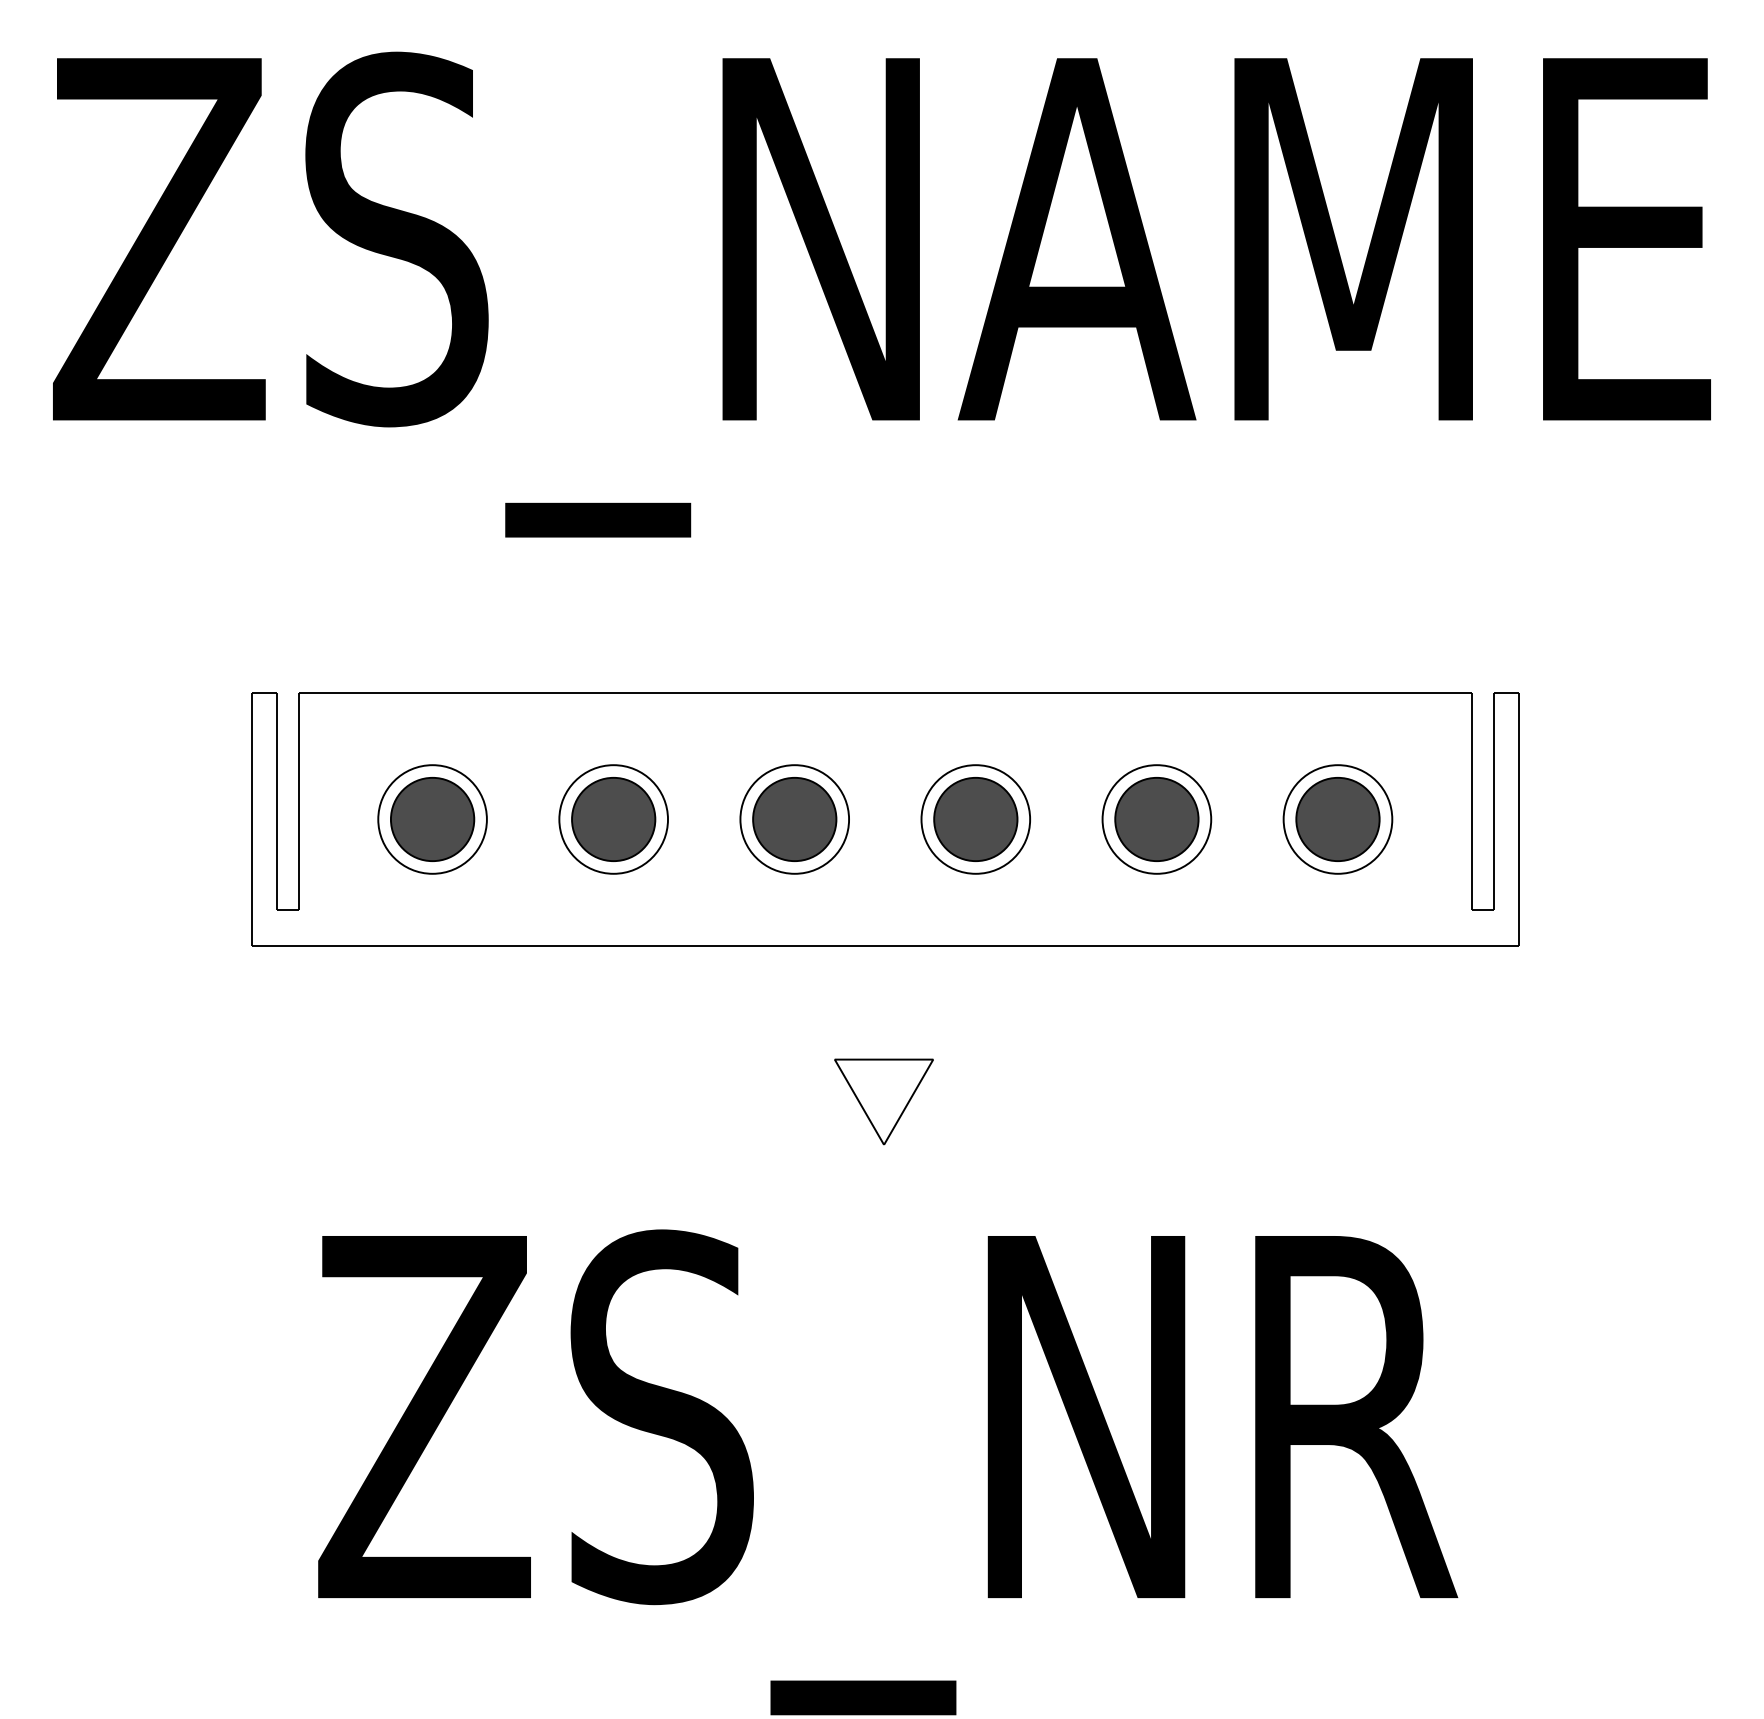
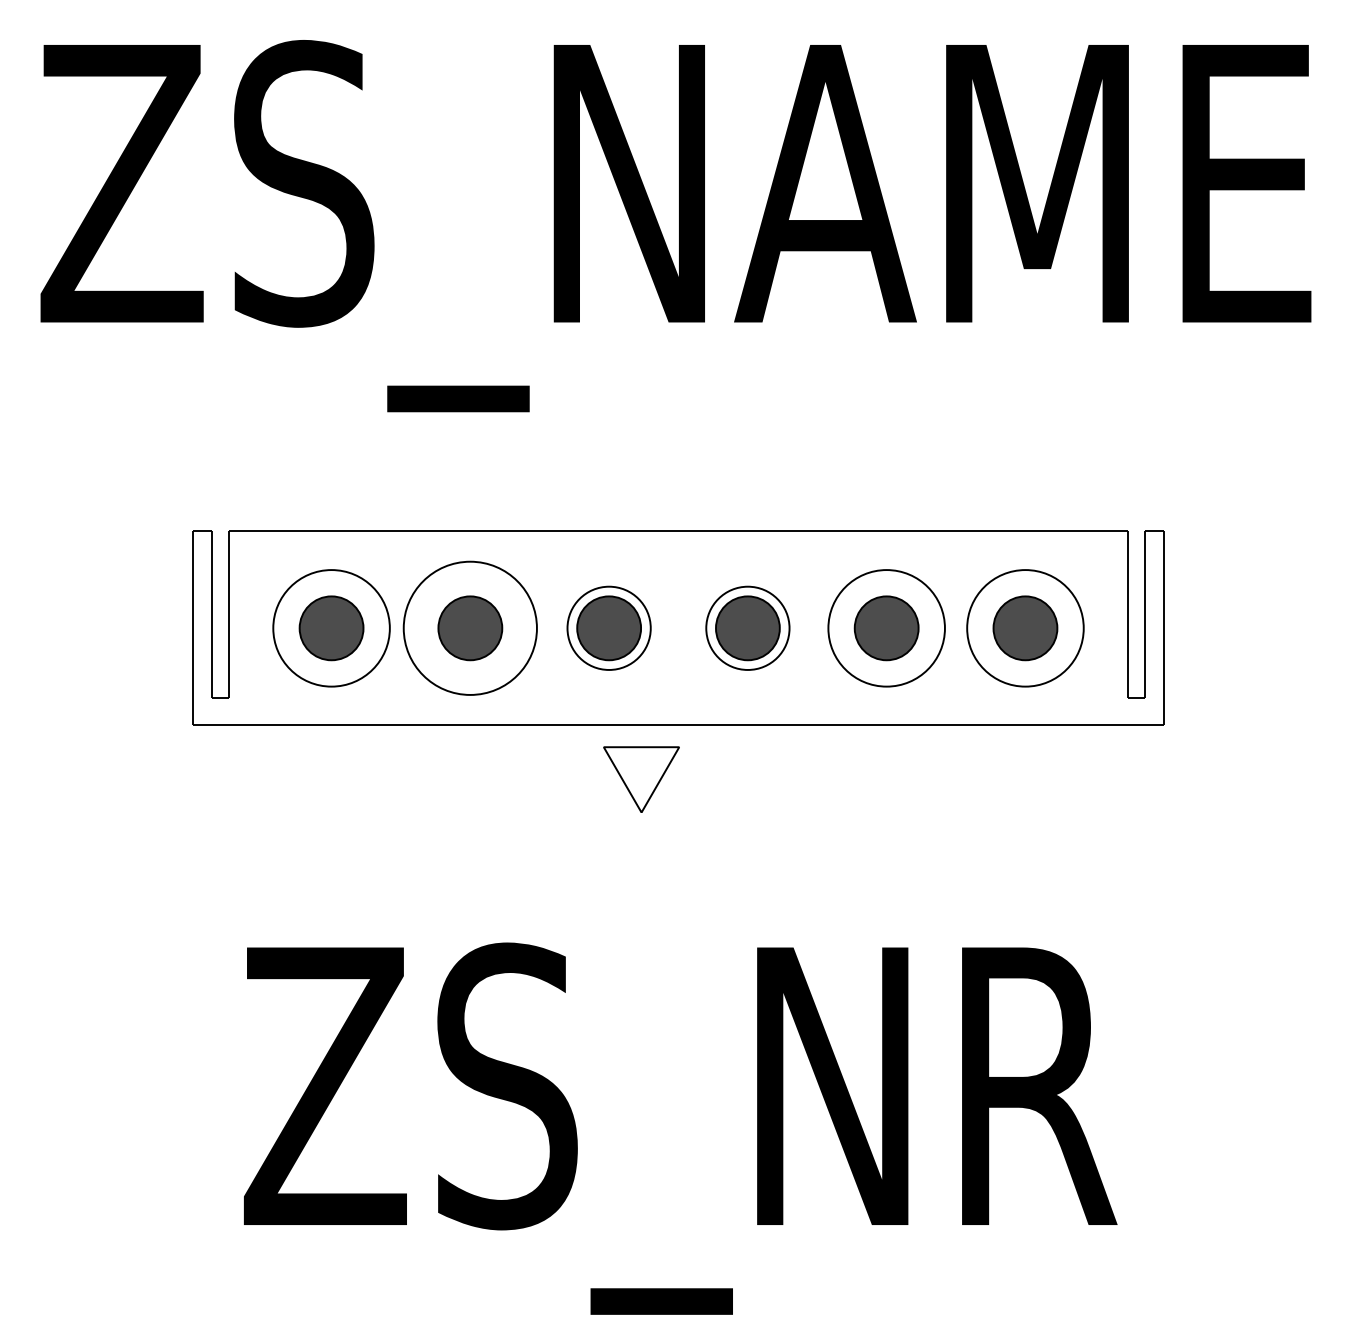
circle: (432, 819) -> (331, 628), size x1.4
circle: (613, 819) -> (470, 628), size x1.6
circle: (1156, 819) -> (886, 628), size x1.4
circle: (1337, 819) -> (1025, 628), size x1.4
part: (883, 1101) -> (641, 779), moved

